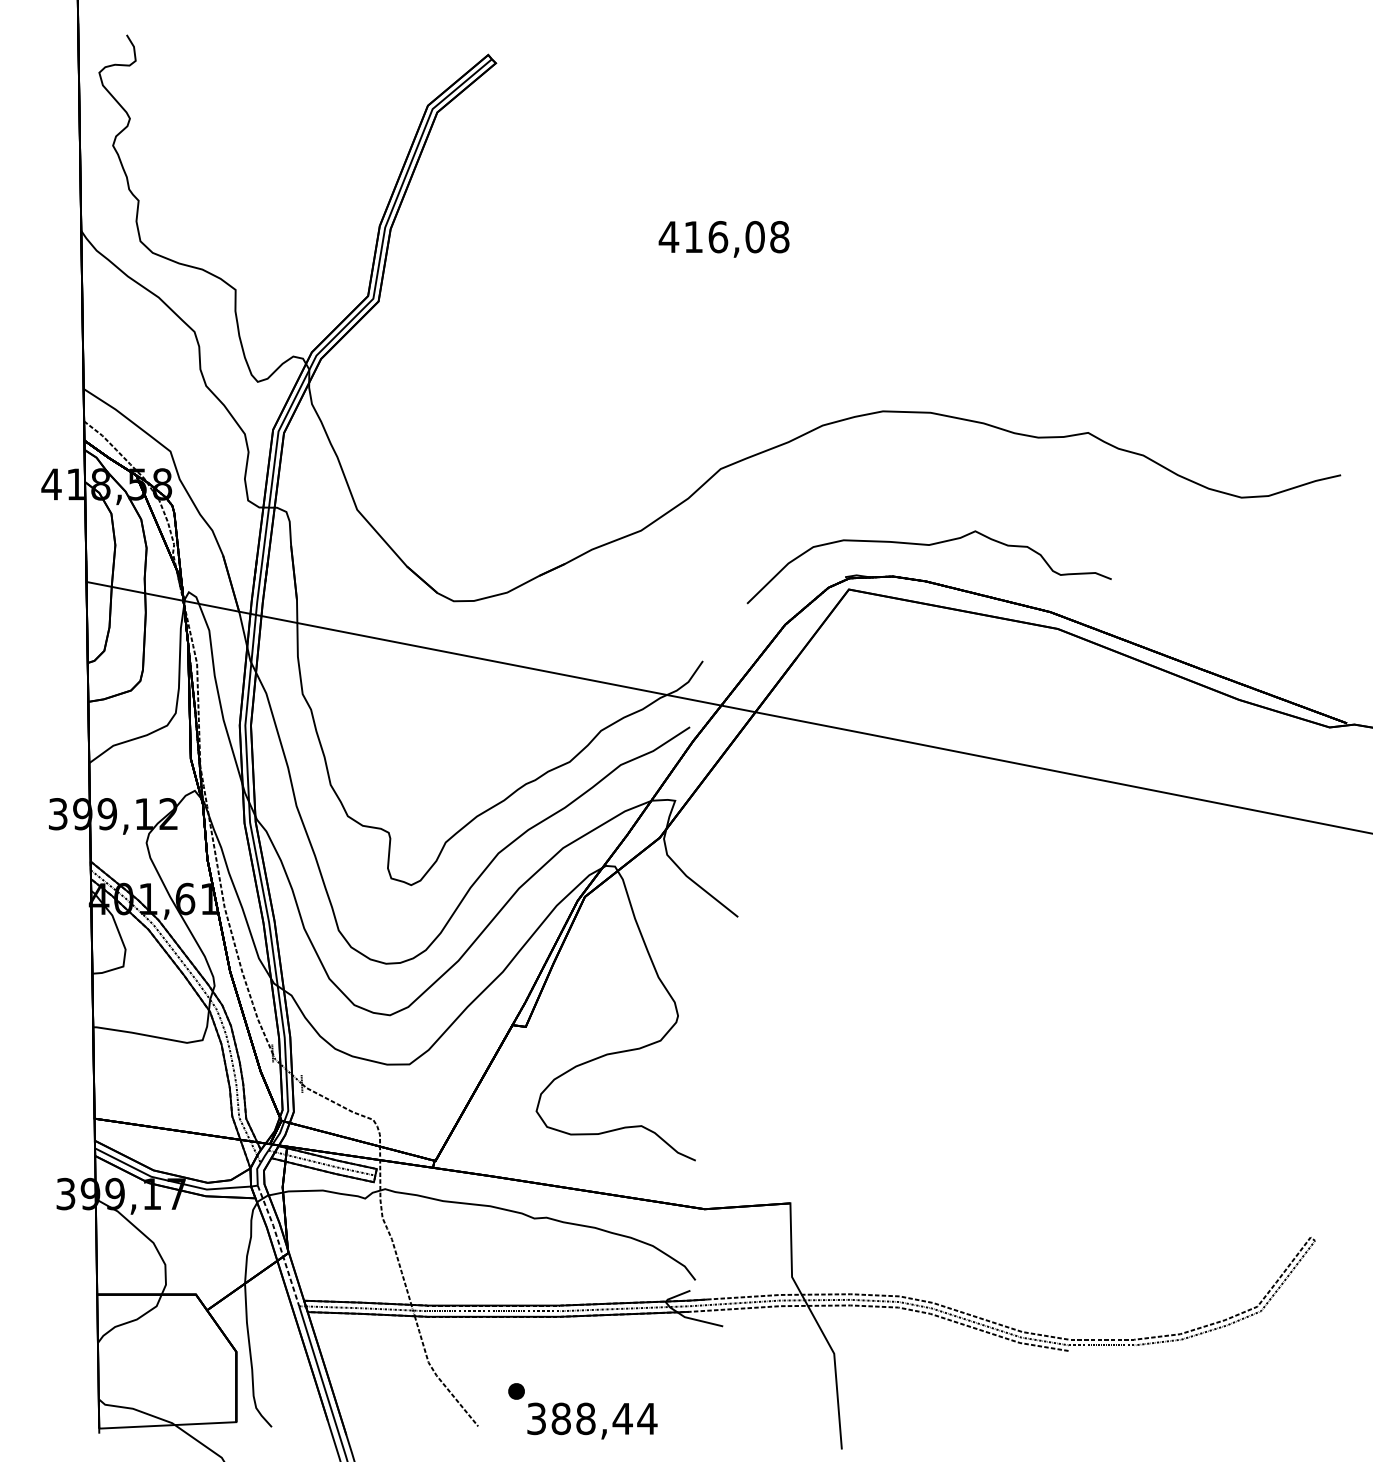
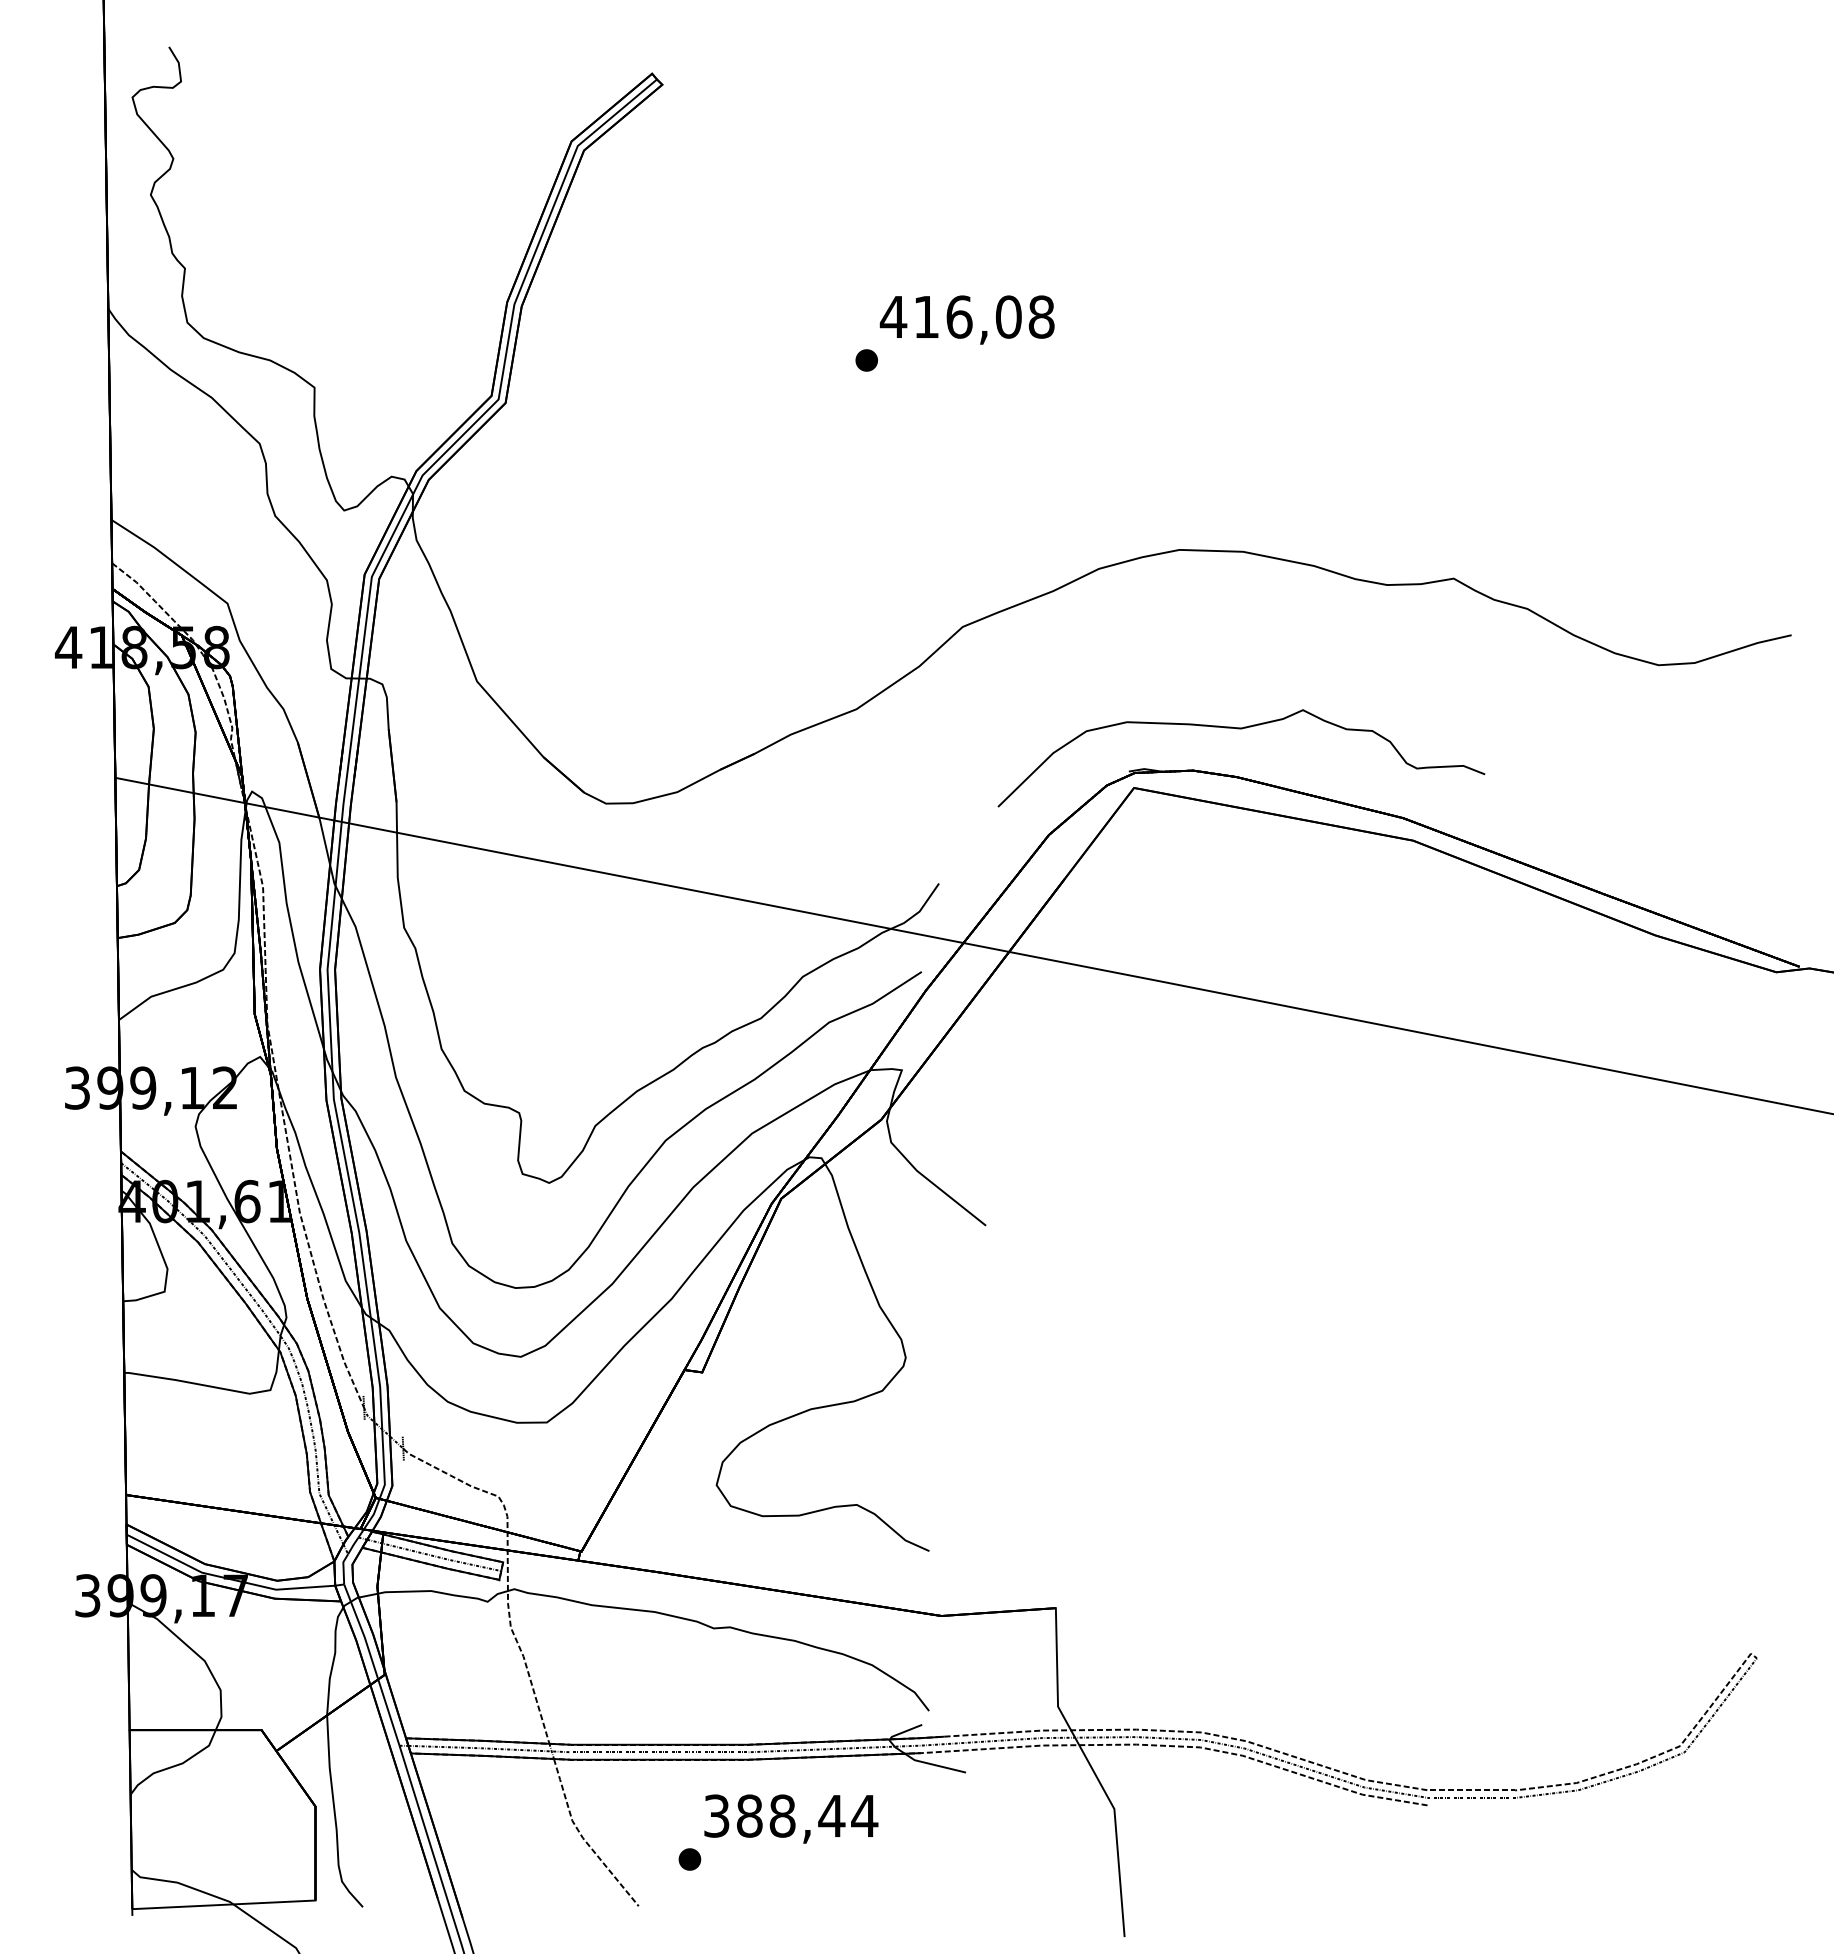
part: (648, 269) -> (866, 360), added
line: (279, 1245) -> (373, 1664), dashed -> solid
text: (592, 1420) -> (791, 1818), moved

